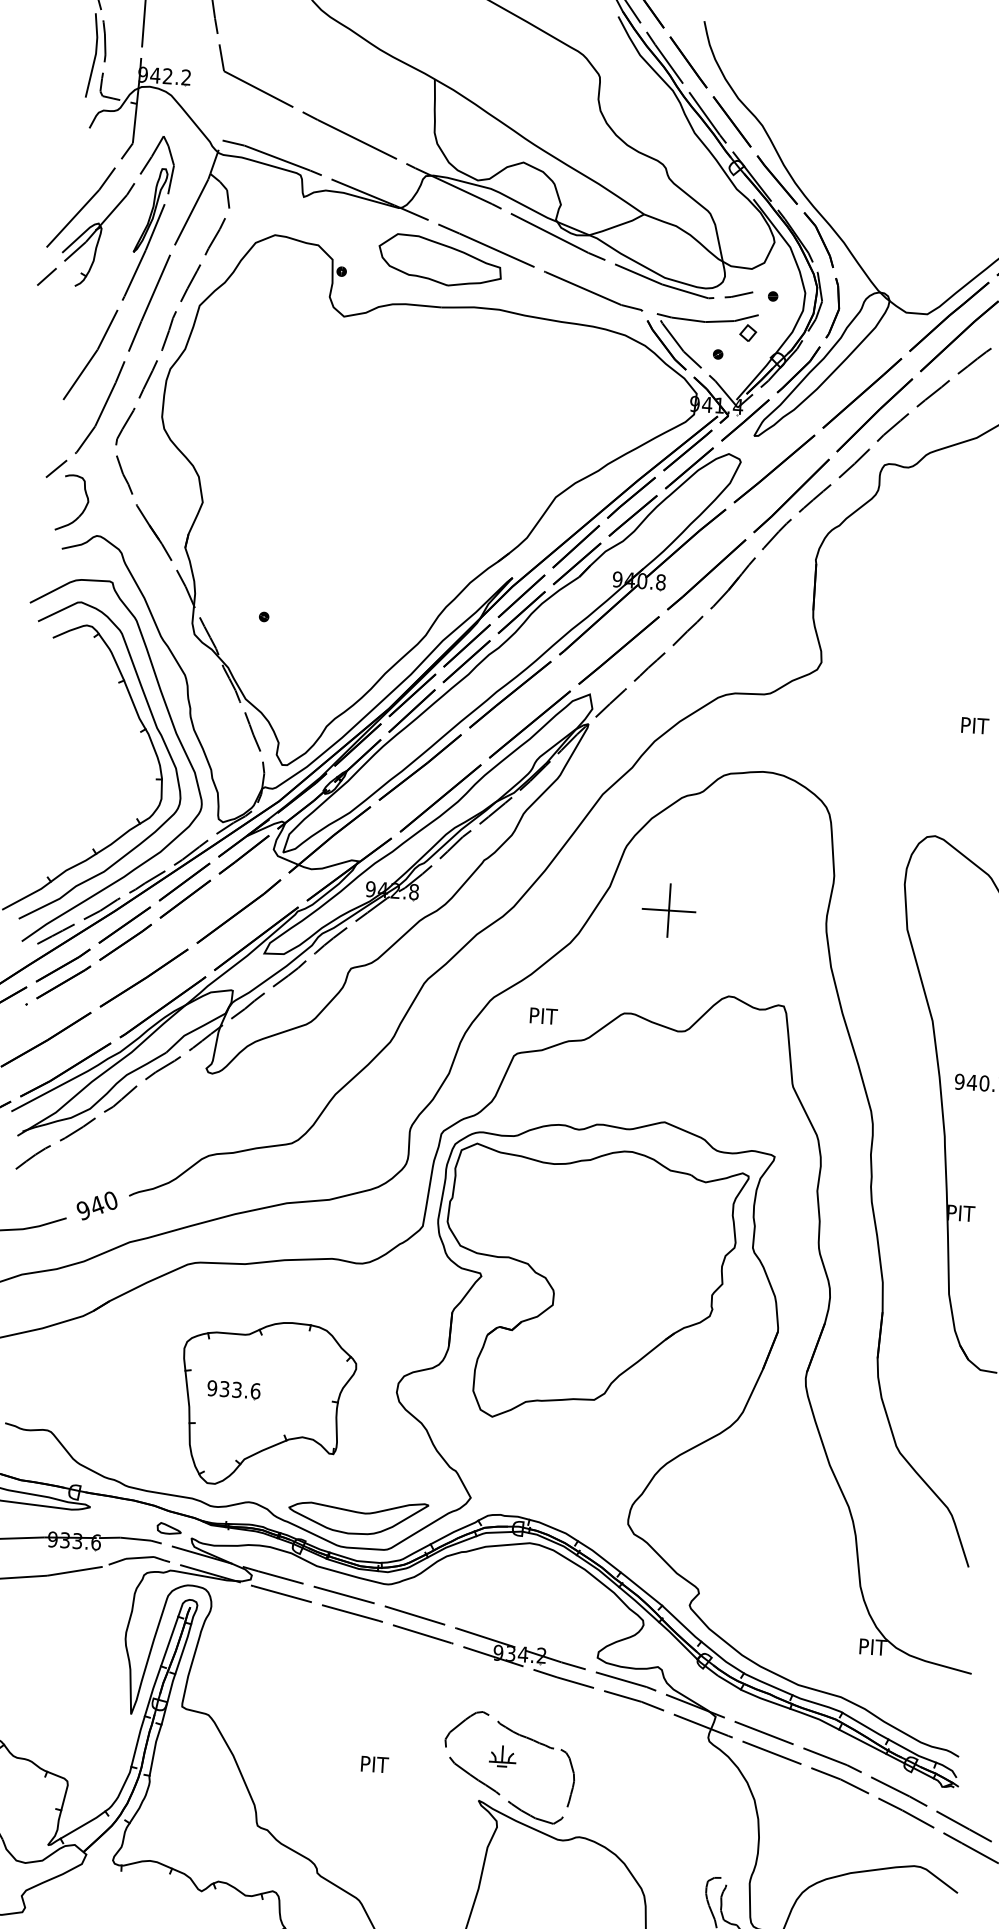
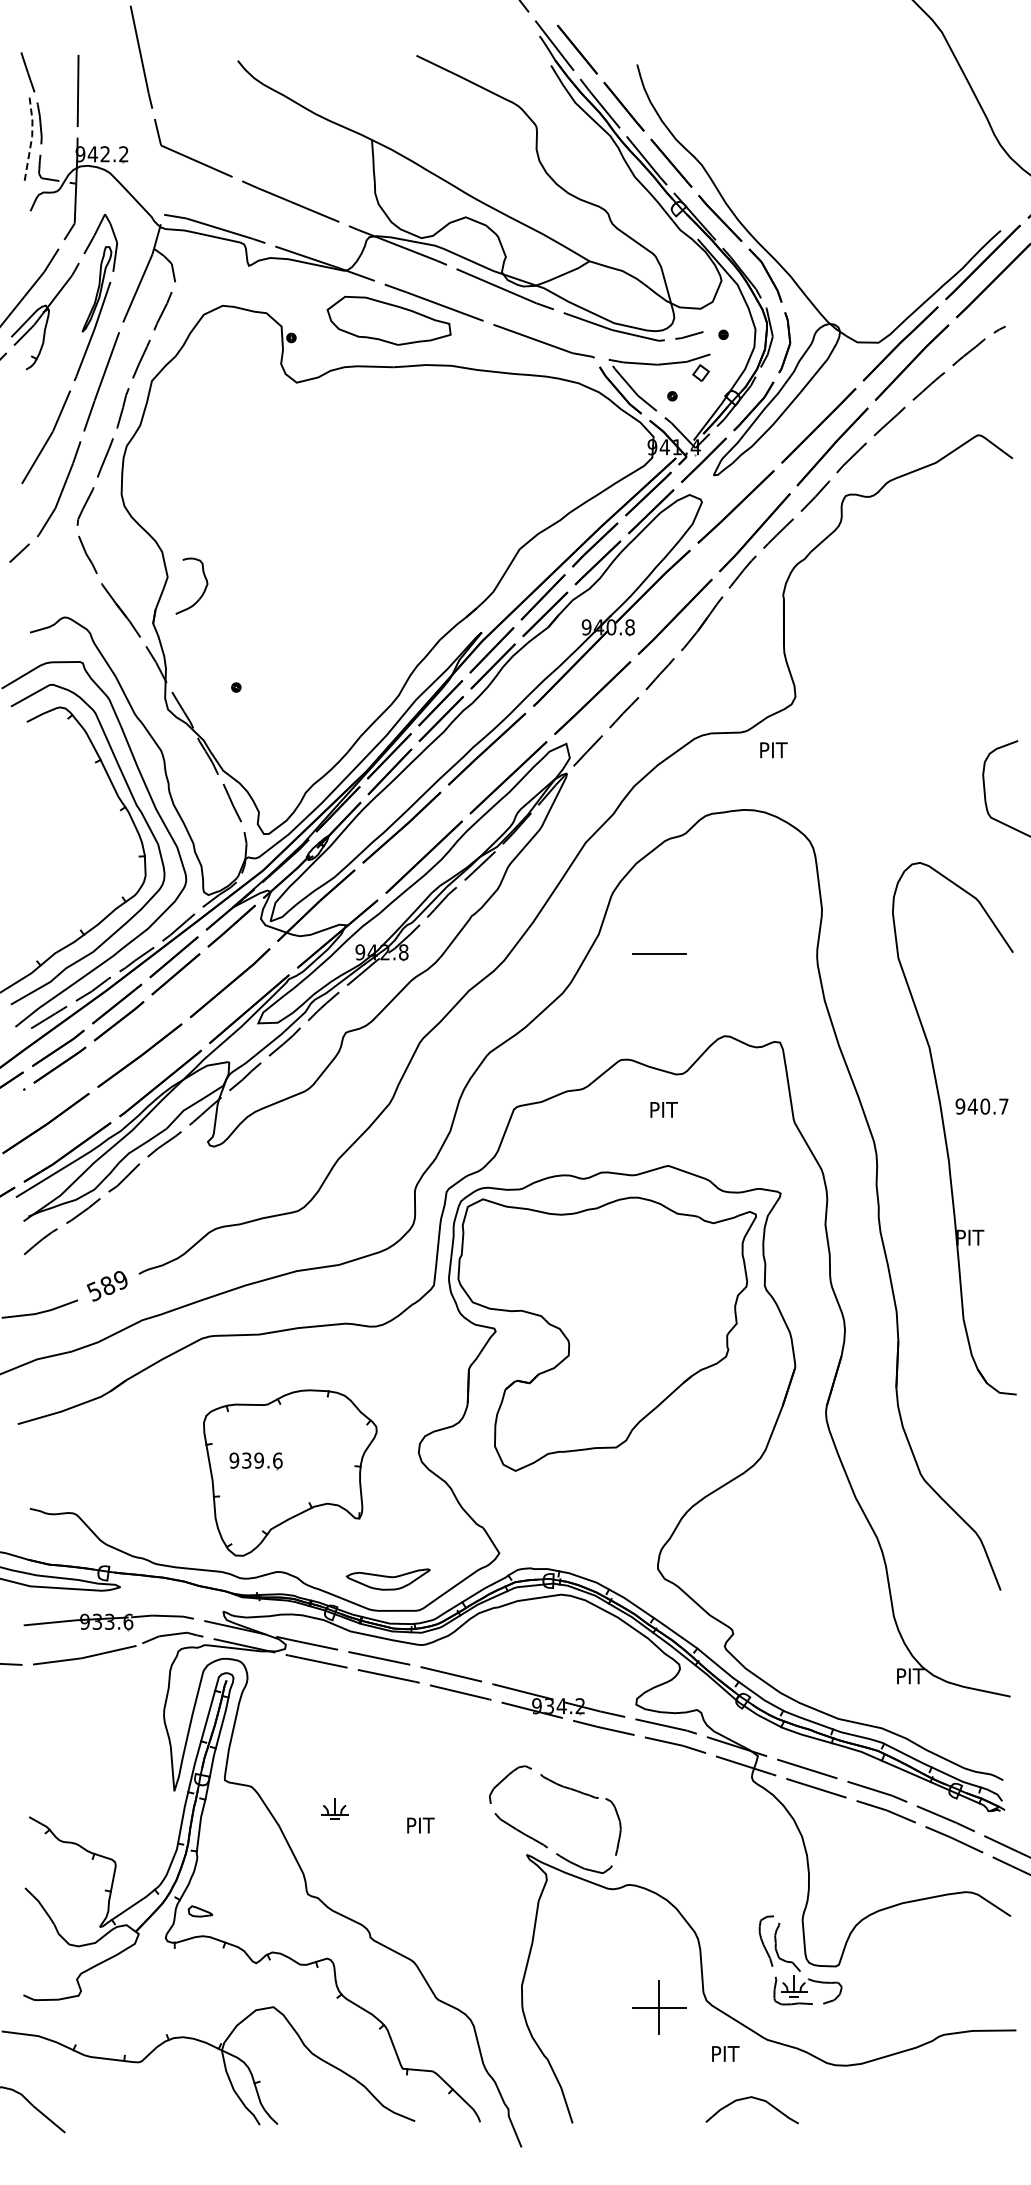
line: (96, 54) -> (32, 137), solid -> dashed
part: (85, 506) -> (204, 588), moved
text: (974, 726) -> (773, 750), moved
line: (669, 910) -> (659, 954), removed
text: (543, 1015) -> (663, 1109), moved
text: (95, 1206) -> (106, 1286), 940 -> 589
text: (236, 1389) -> (258, 1460), 933.6 -> 939.6
part: (358, 1516) -> (388, 1579), size x0.6
part: (169, 1528) -> (200, 1911), moved
part: (502, 1755) -> (334, 1808), moved

